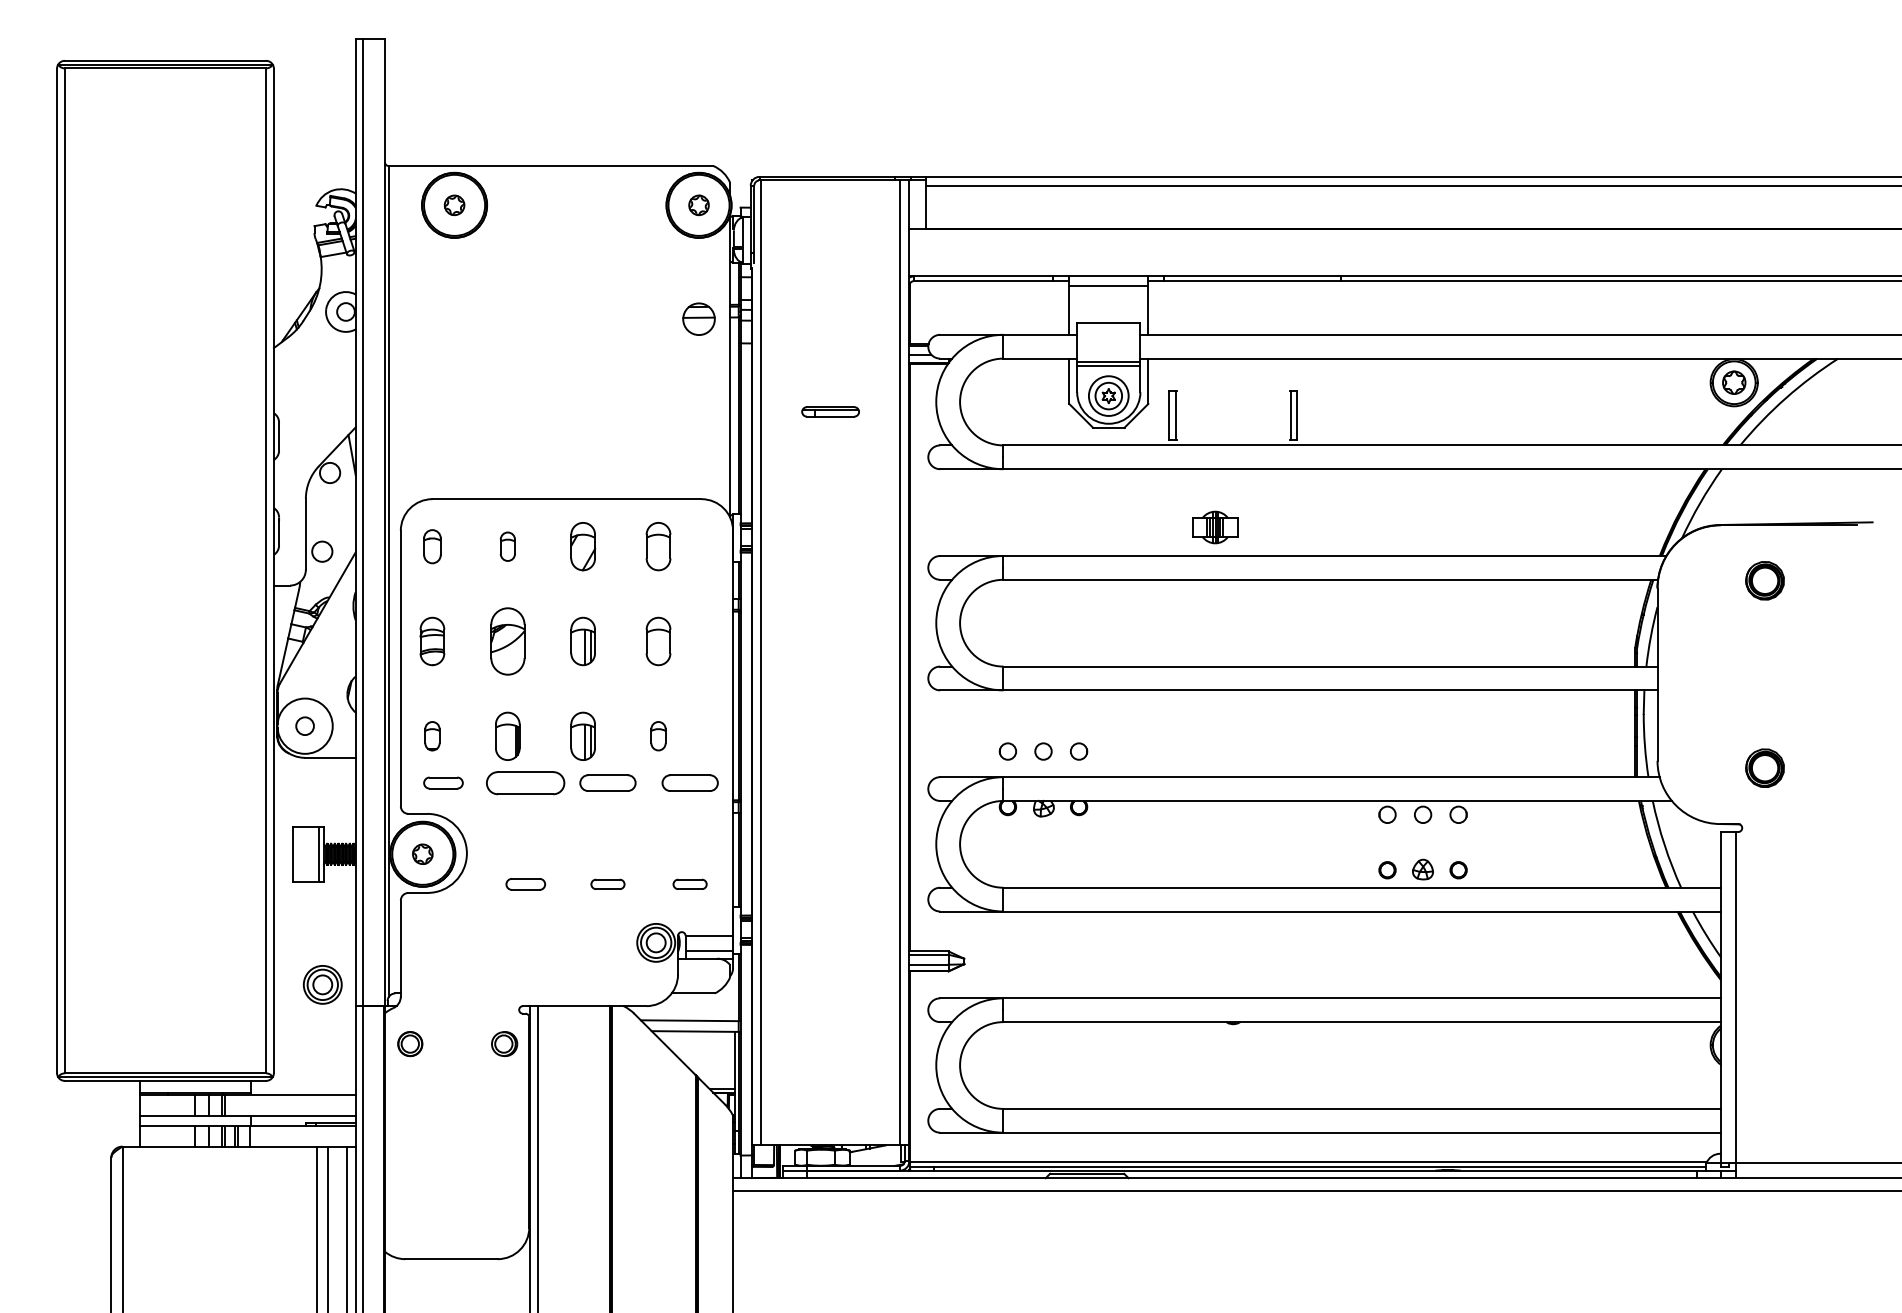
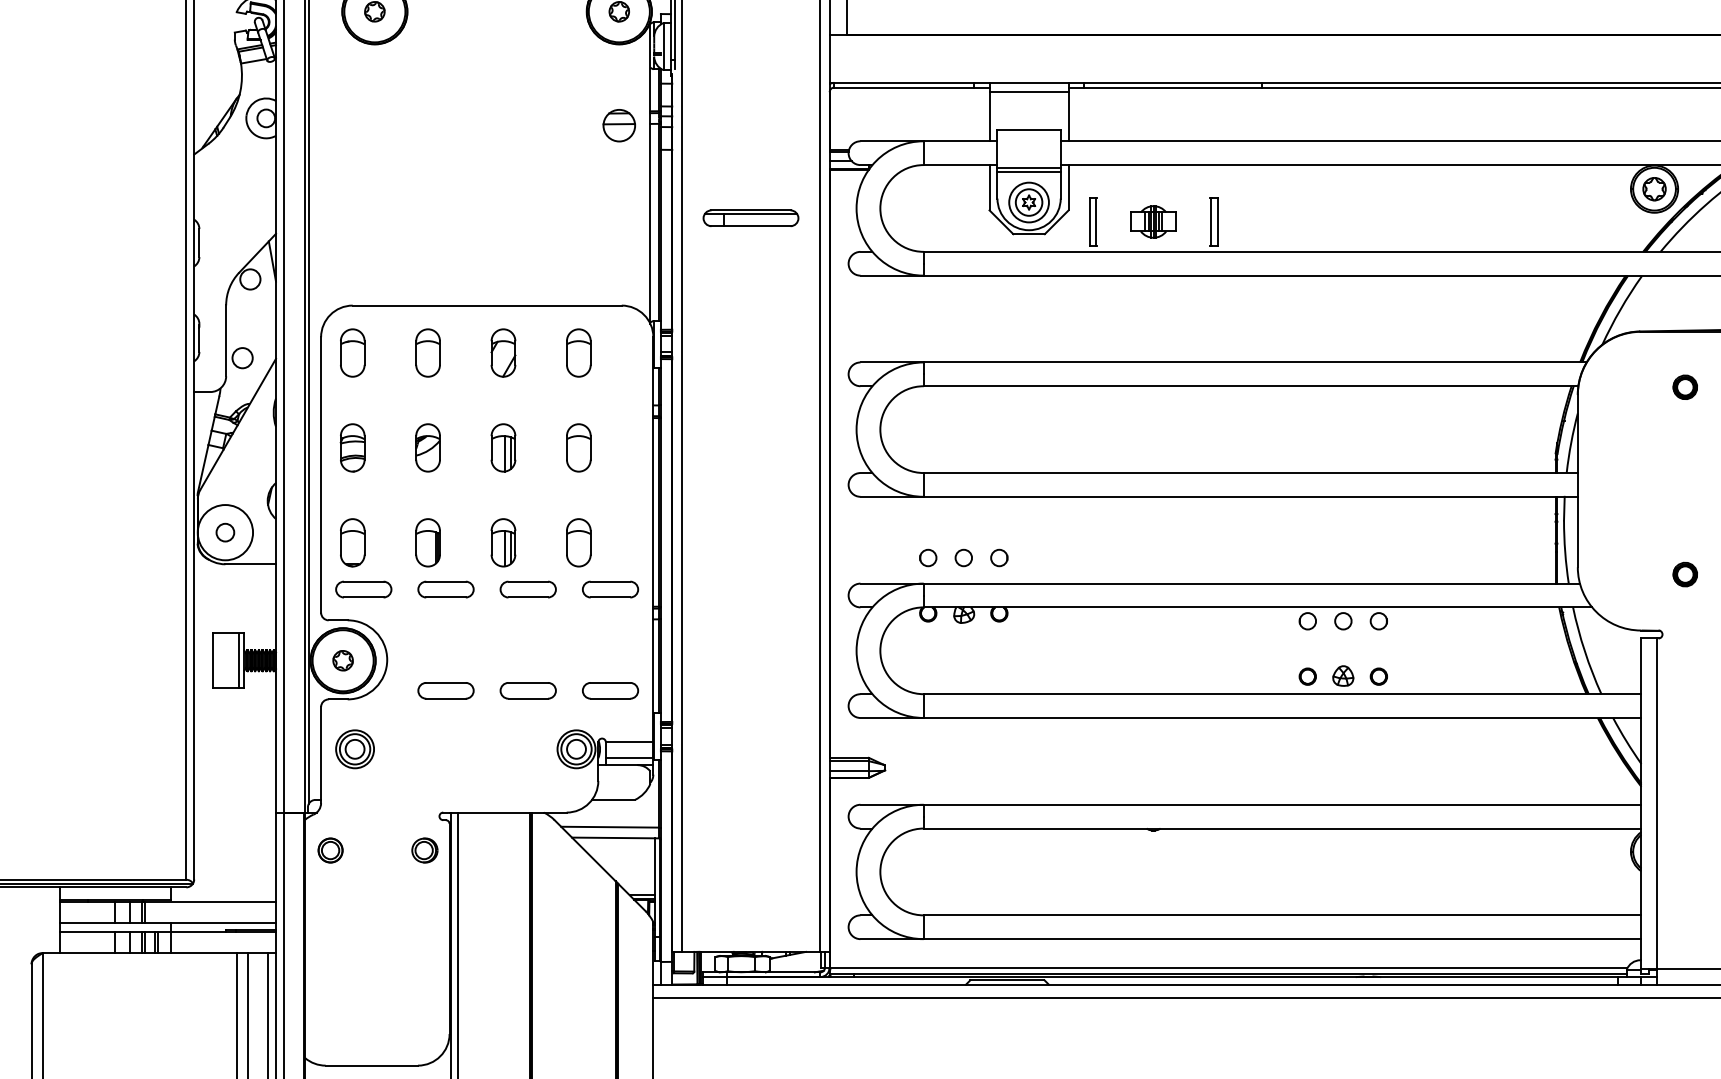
part: (830, 411) -> (750, 217), size x1.67
part: (1215, 527) -> (1153, 221), moved
part: (432, 546) -> (352, 352), size x1.43
part: (507, 546) -> (427, 352), size x1.67
part: (1764, 580) -> (1684, 386), size x0.62
part: (507, 641) -> (427, 447), size x0.71
part: (432, 735) -> (352, 541), size x1.67
part: (658, 735) -> (578, 541), size x1.67
part: (1764, 767) -> (1684, 573), size x0.62
part: (443, 782) -> (363, 588), size x1.43
part: (525, 782) -> (445, 588), size x0.71
part: (525, 884) -> (445, 690), size x1.43
part: (607, 884) -> (527, 690), size x1.67
part: (689, 884) -> (609, 690), size x1.67
part: (322, 984) -> (354, 748), moved

